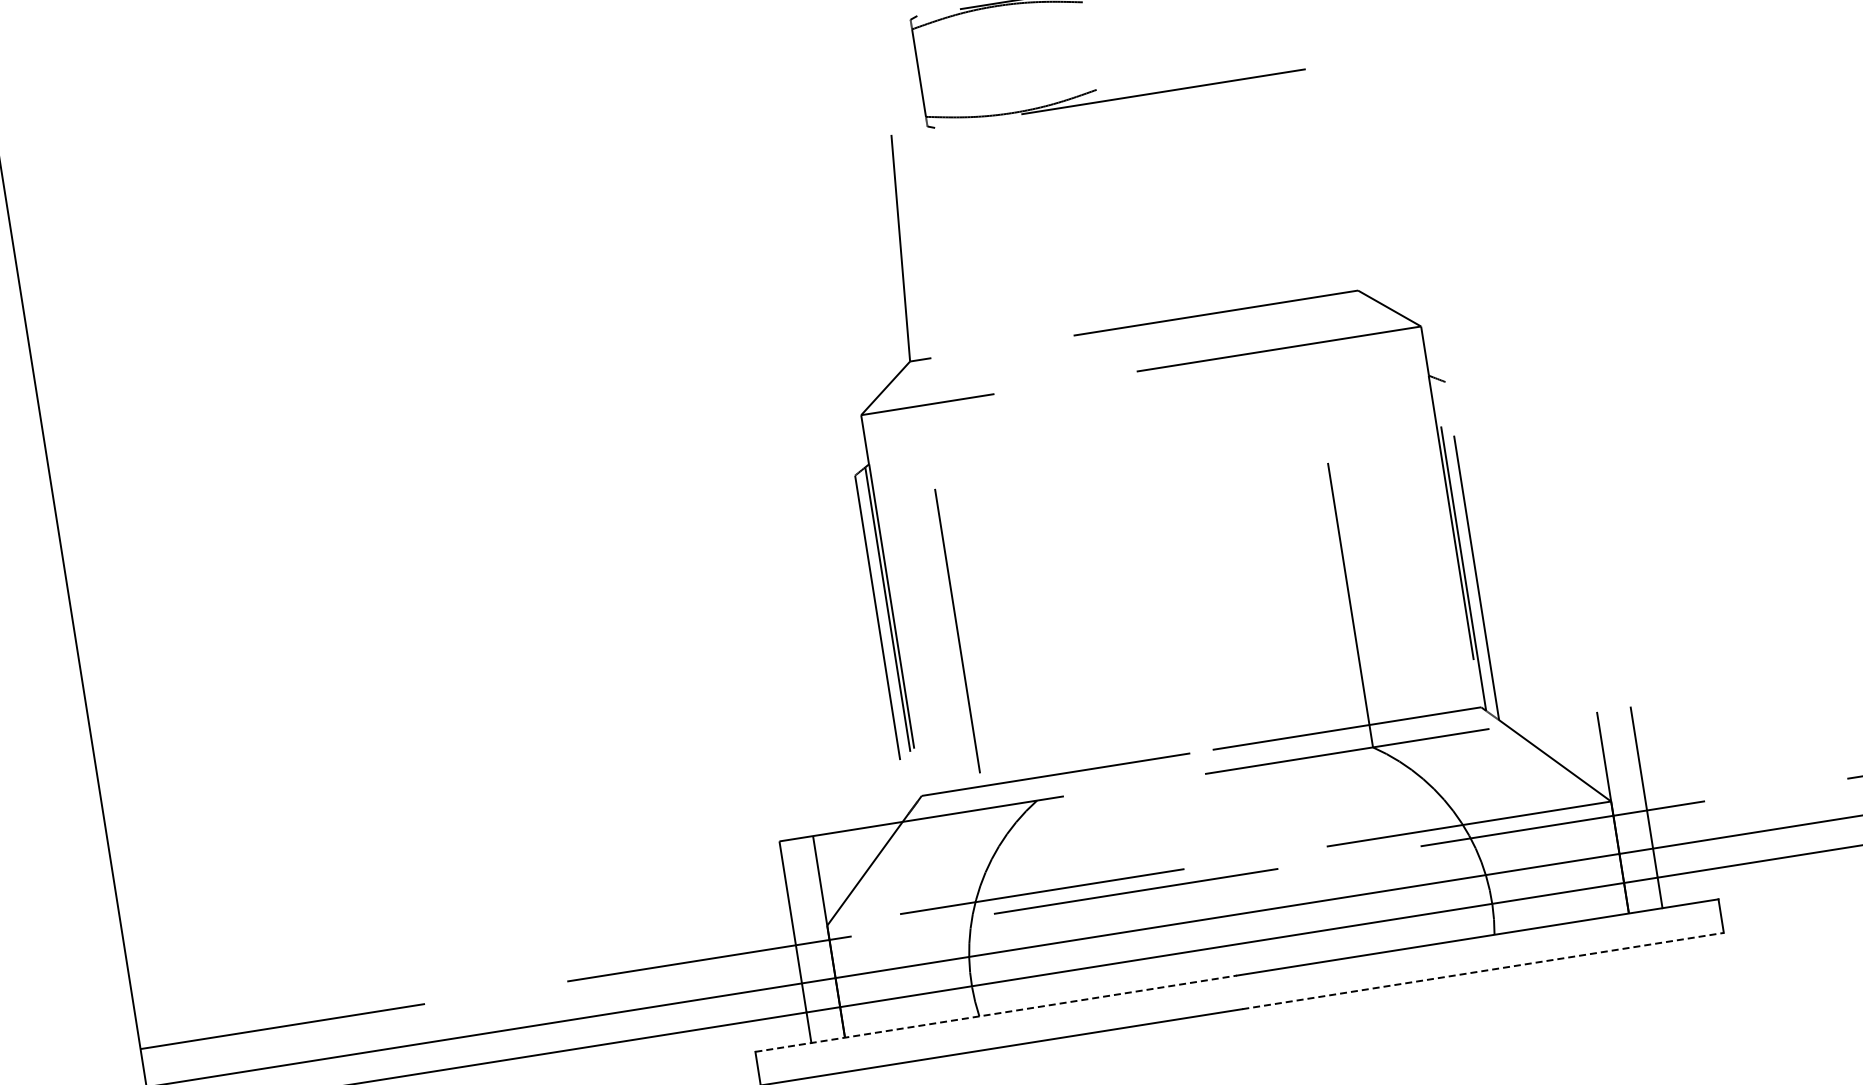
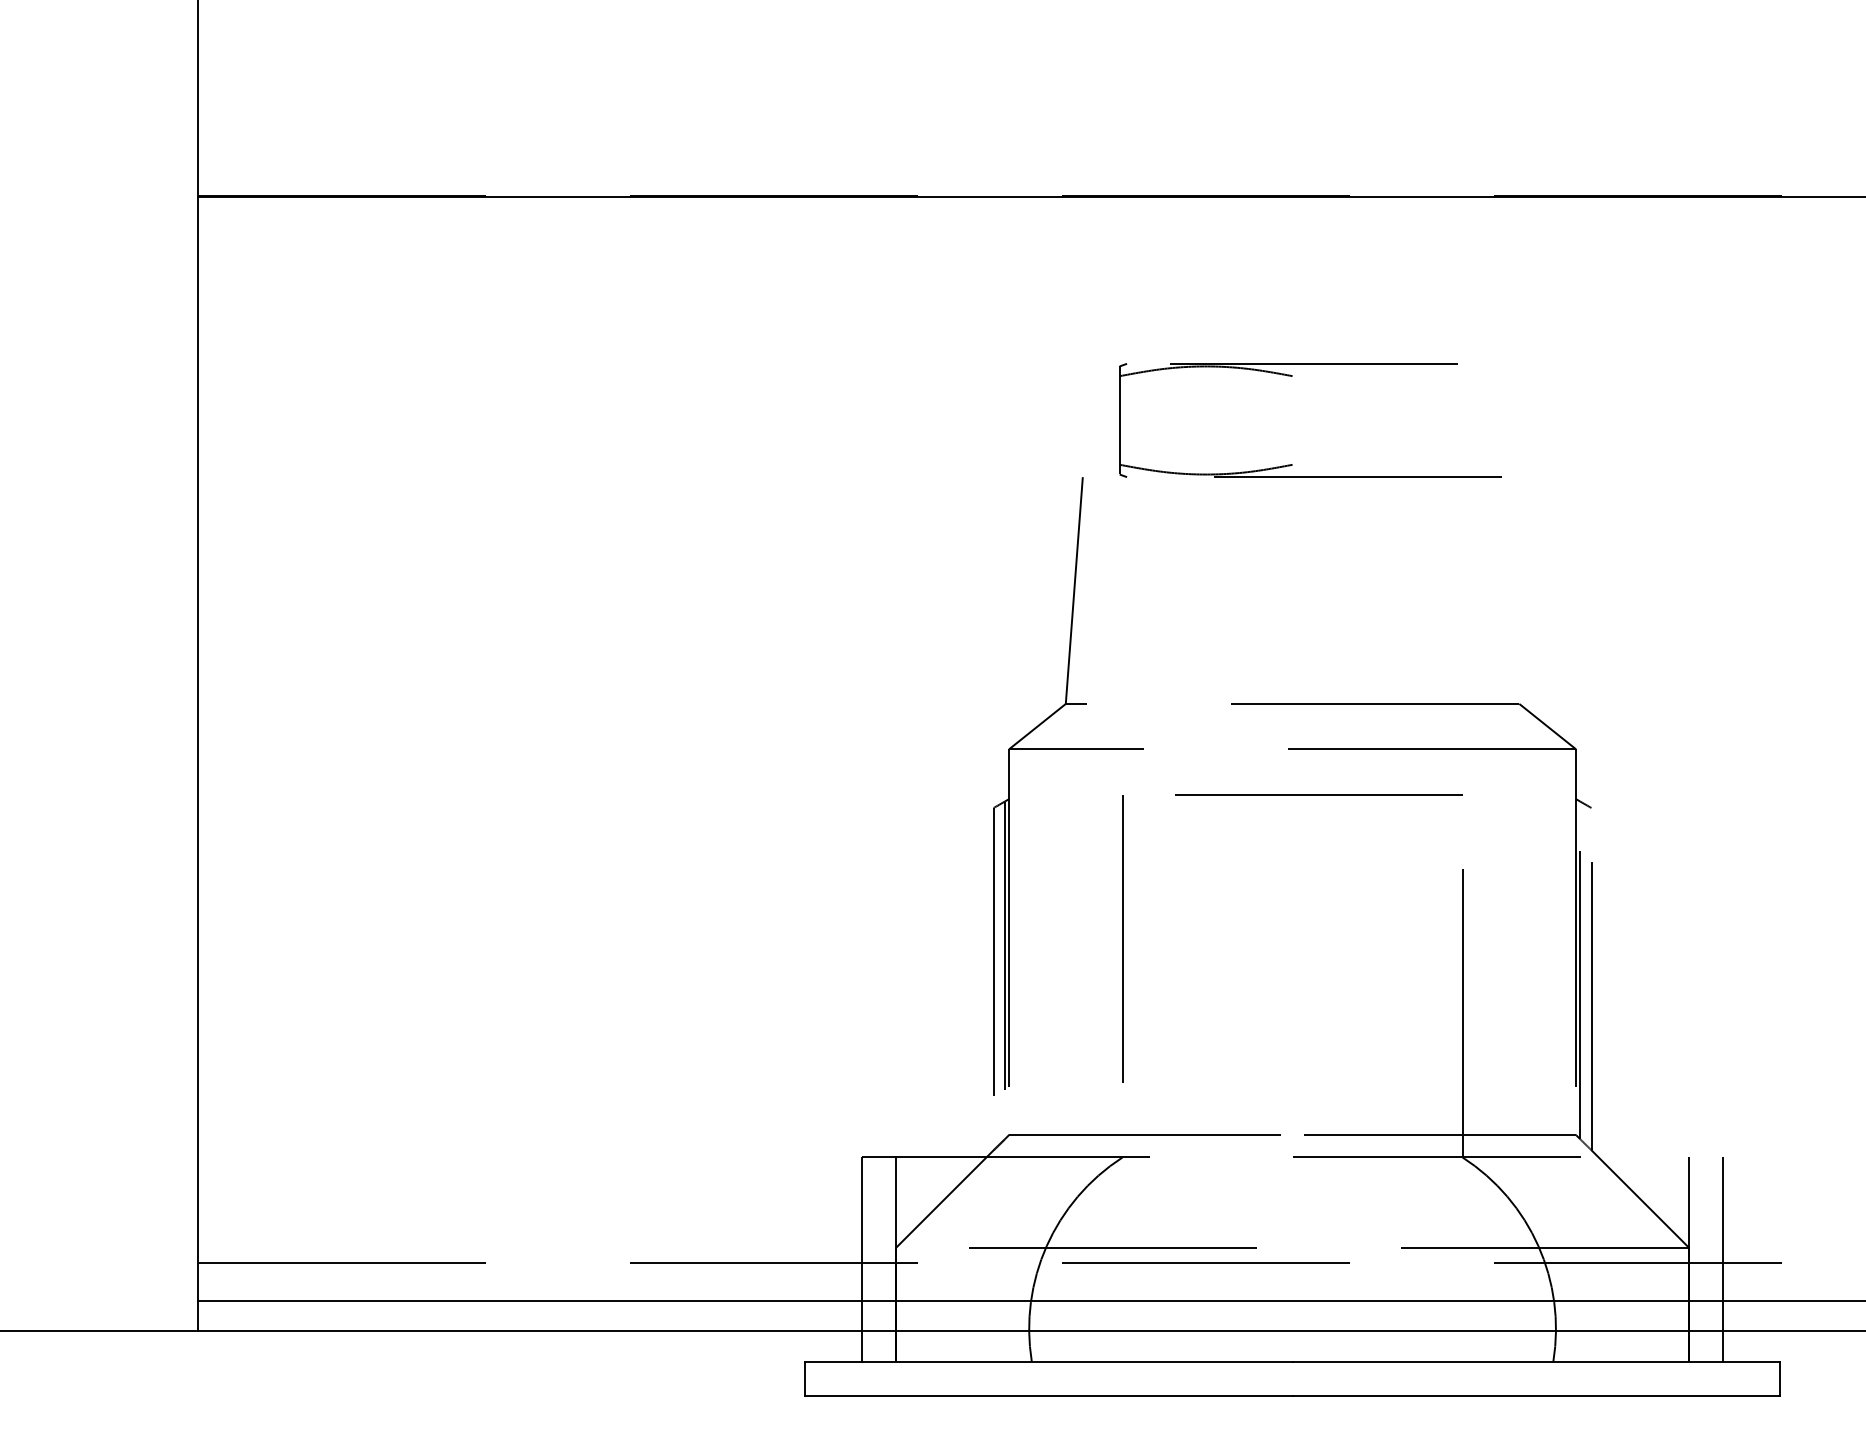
line: (1173, 411) -> (1318, 794), added
line: (957, 630) -> (1122, 938), moved
line: (1483, 970) -> (1536, 1395), dashed -> solid
line: (995, 1013) -> (1048, 1361), dashed -> solid

